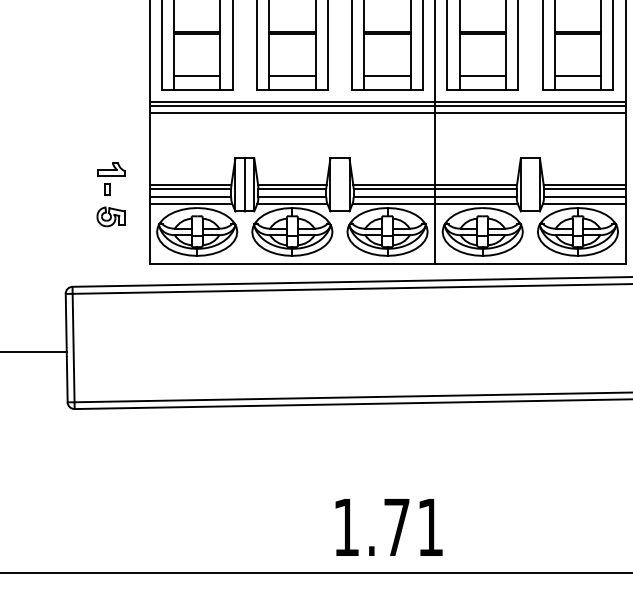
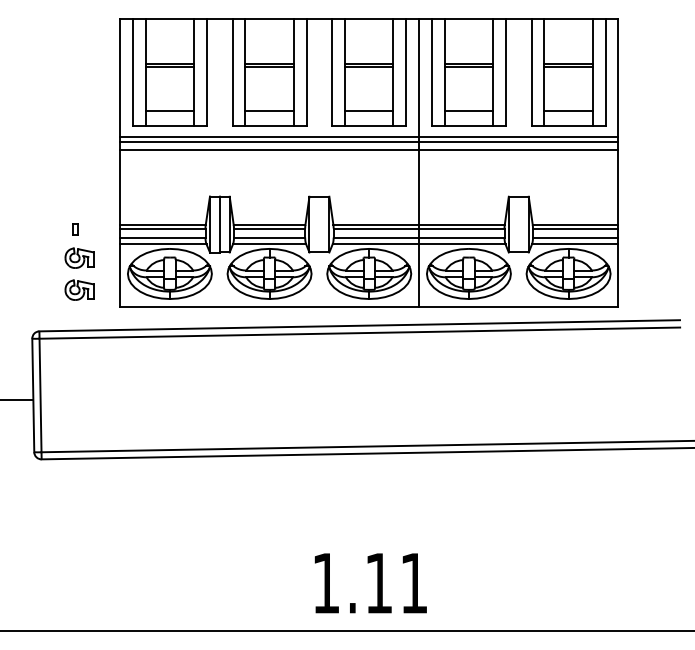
part: (110, 169) -> (79, 208), removed
part: (110, 246) -> (79, 289), added
text: (396, 527) -> (378, 583), 1.71 -> 1.11

